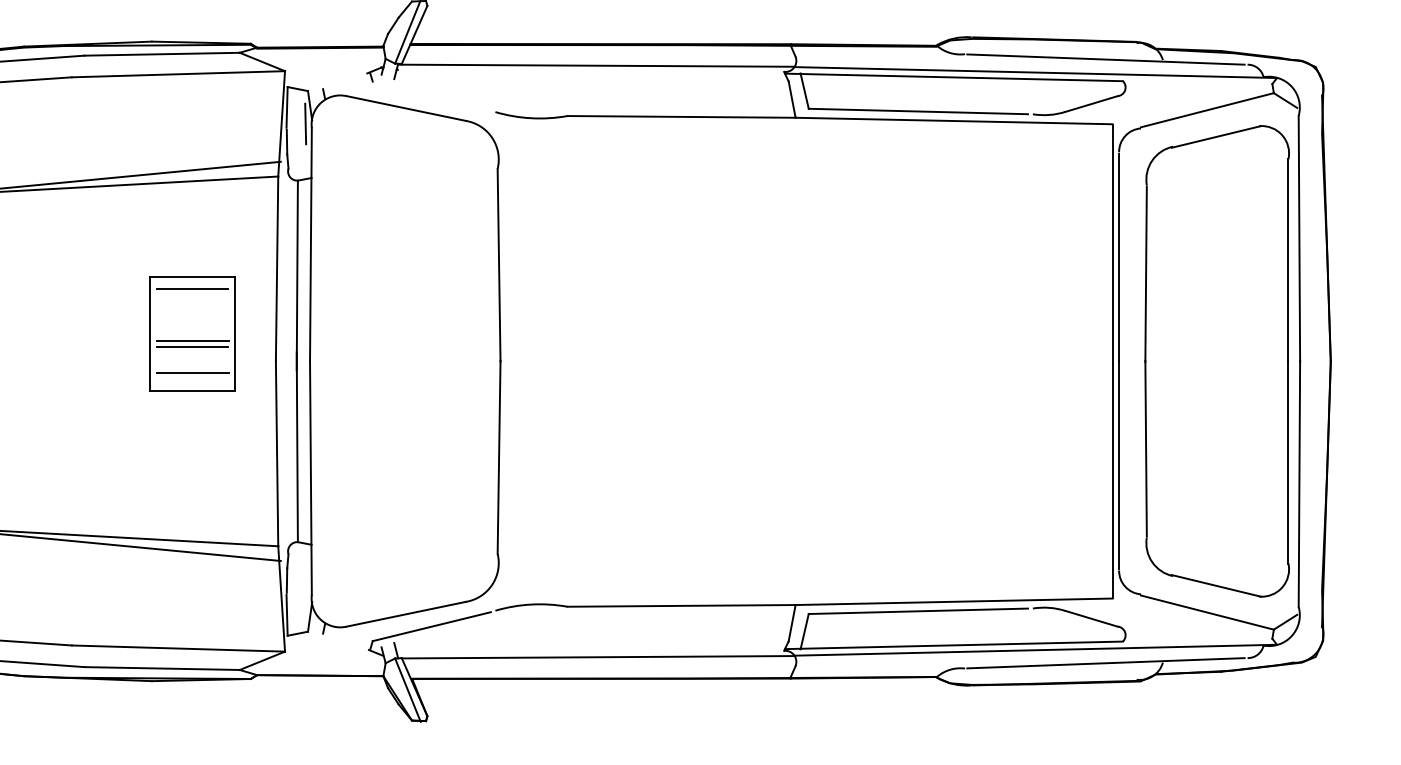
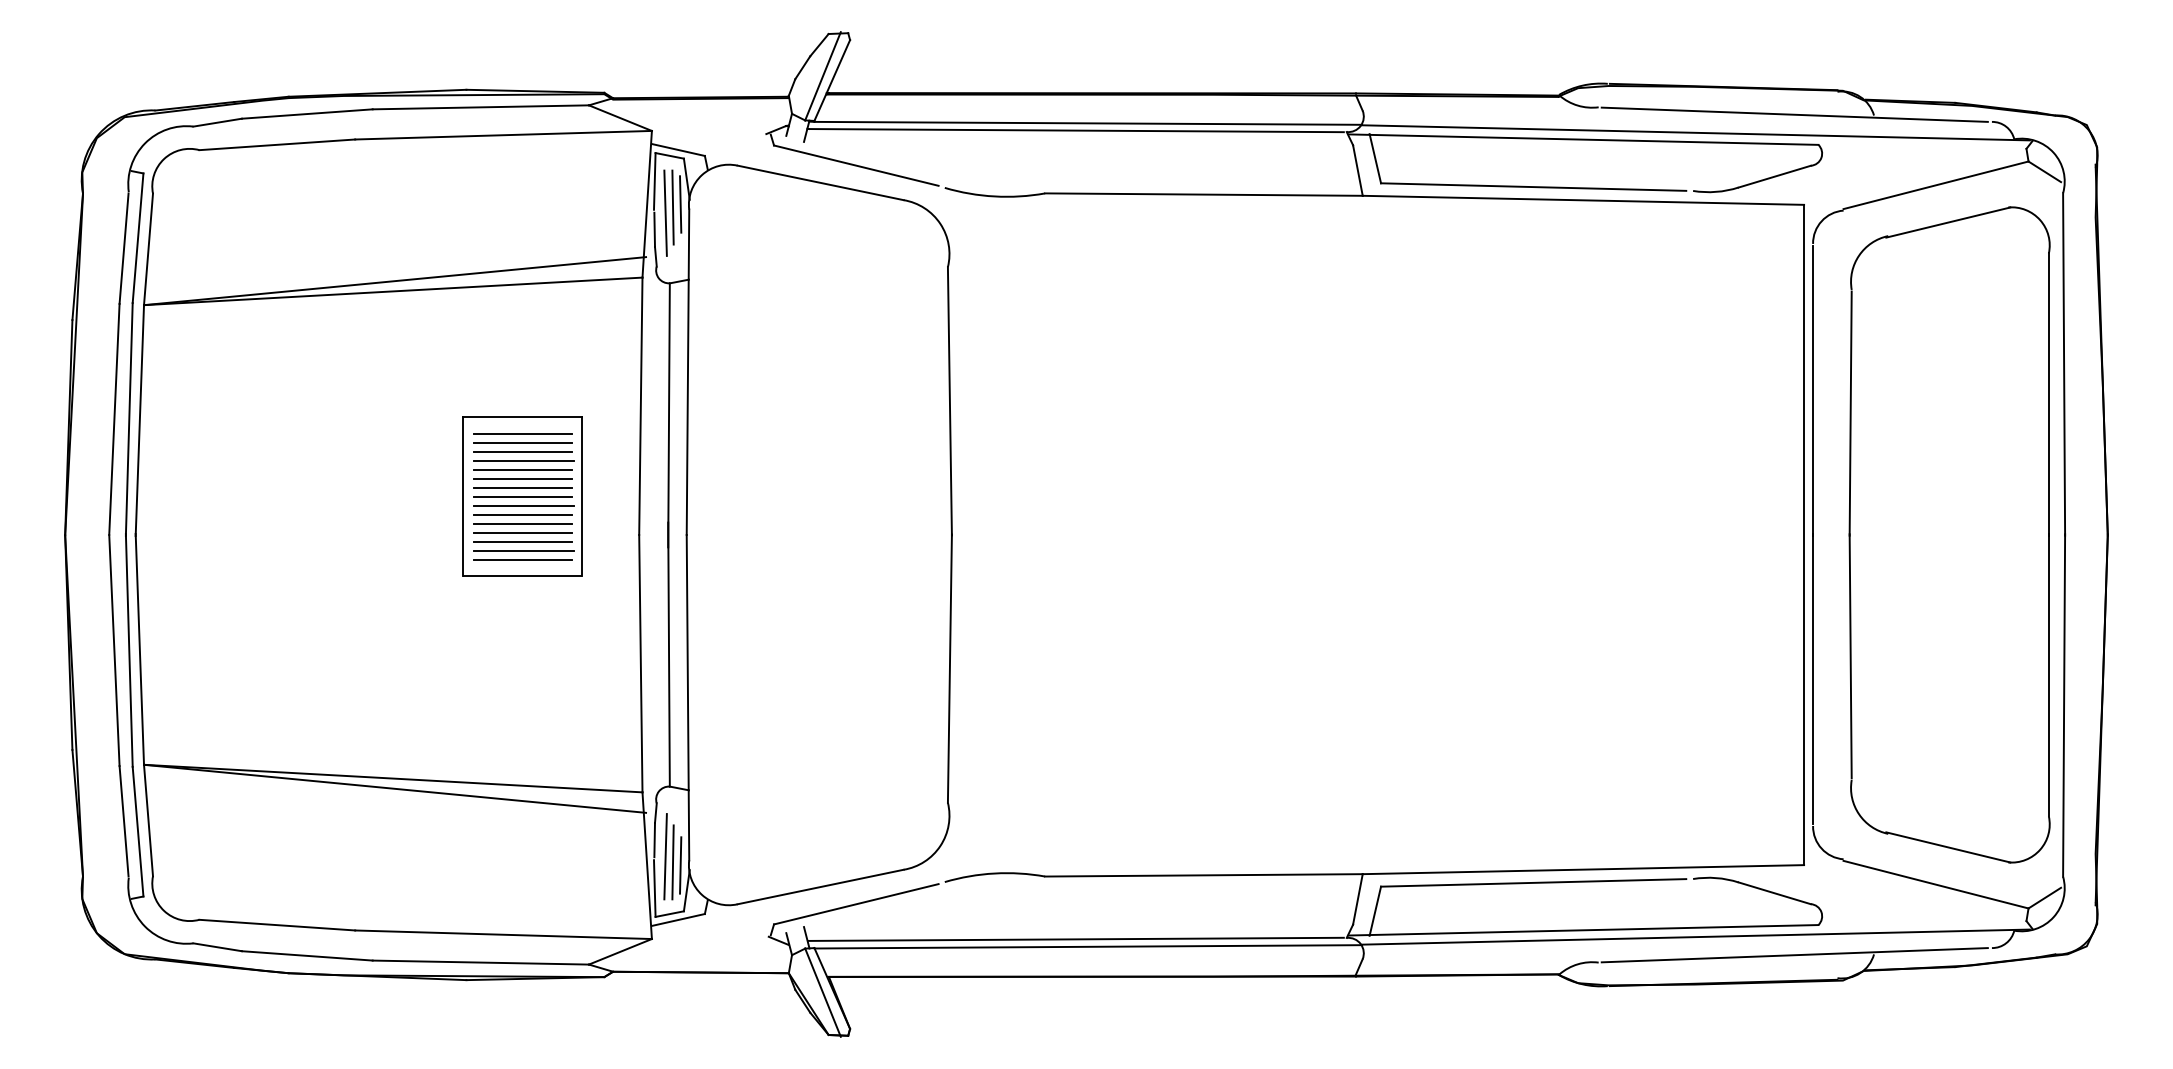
line: (589, 70) -> (1075, 130), added
line: (304, 84) -> (678, 149), added
line: (431, 96) -> (856, 165), added
line: (299, 126) -> (672, 207), added
line: (294, 129) -> (665, 212), added
line: (192, 295) -> (522, 443), added
line: (192, 302) -> (522, 452), added
line: (192, 308) -> (523, 461), added
line: (192, 315) -> (522, 470), added
line: (192, 321) -> (522, 479), added
line: (192, 328) -> (522, 488), added
line: (192, 334) -> (522, 497), added
line: (192, 353) -> (522, 524), added
line: (192, 360) -> (522, 533), added
line: (192, 366) -> (522, 541), added
line: (192, 379) -> (522, 559), added
line: (294, 592) -> (665, 856), added
line: (299, 596) -> (672, 862), added
line: (305, 598) -> (680, 865), added
line: (304, 637) -> (678, 919), added
line: (589, 651) -> (1075, 938), added

